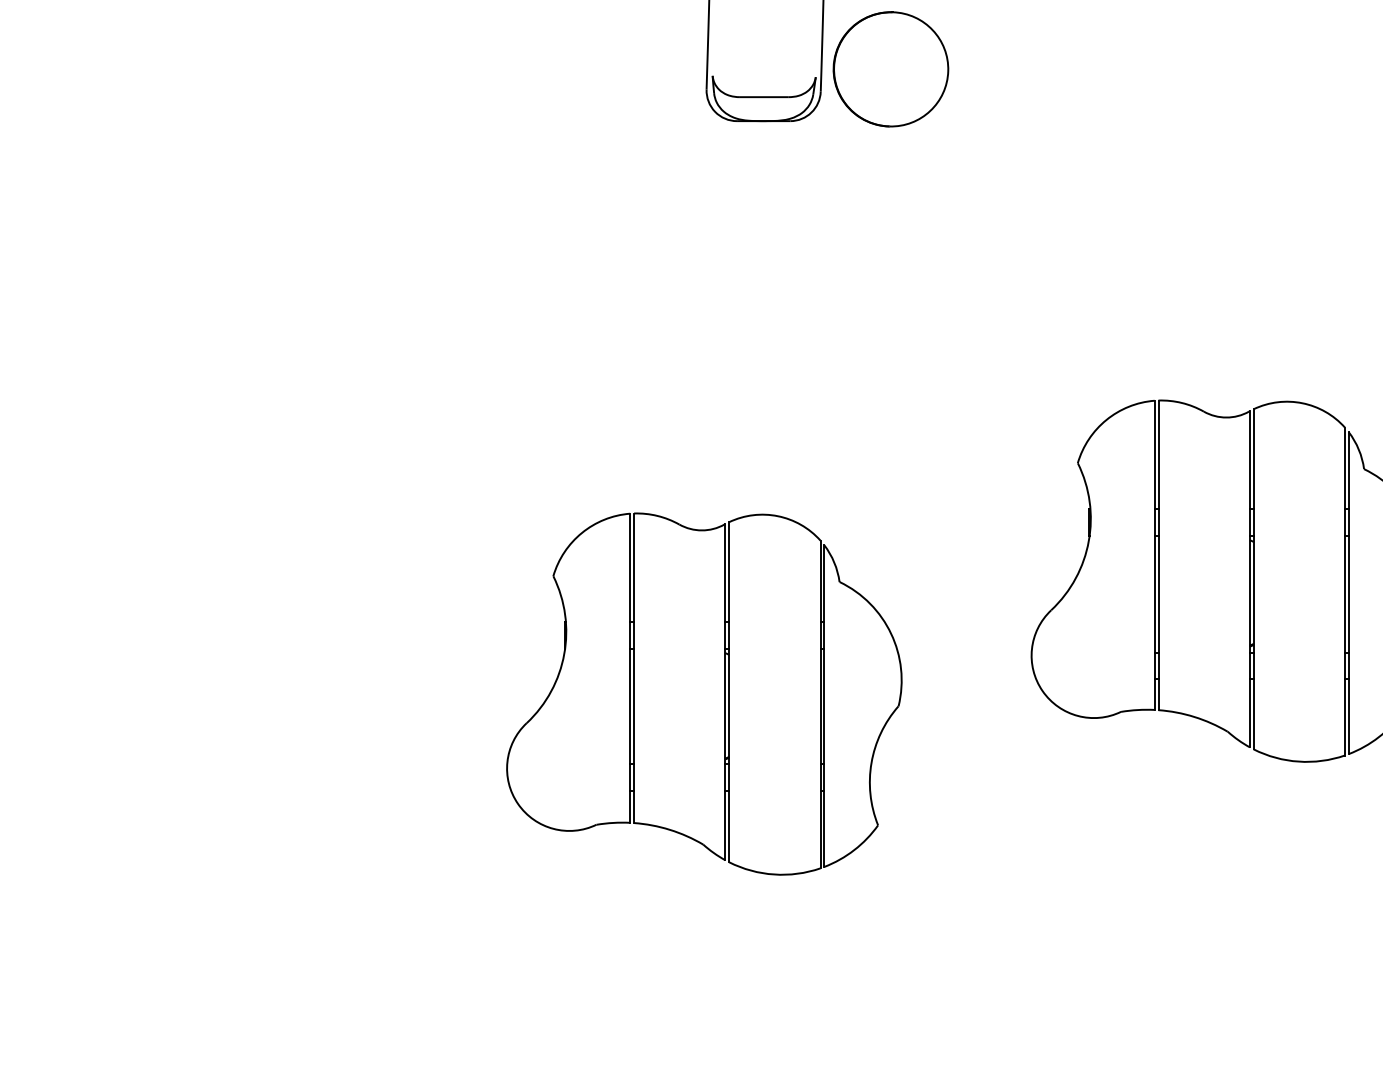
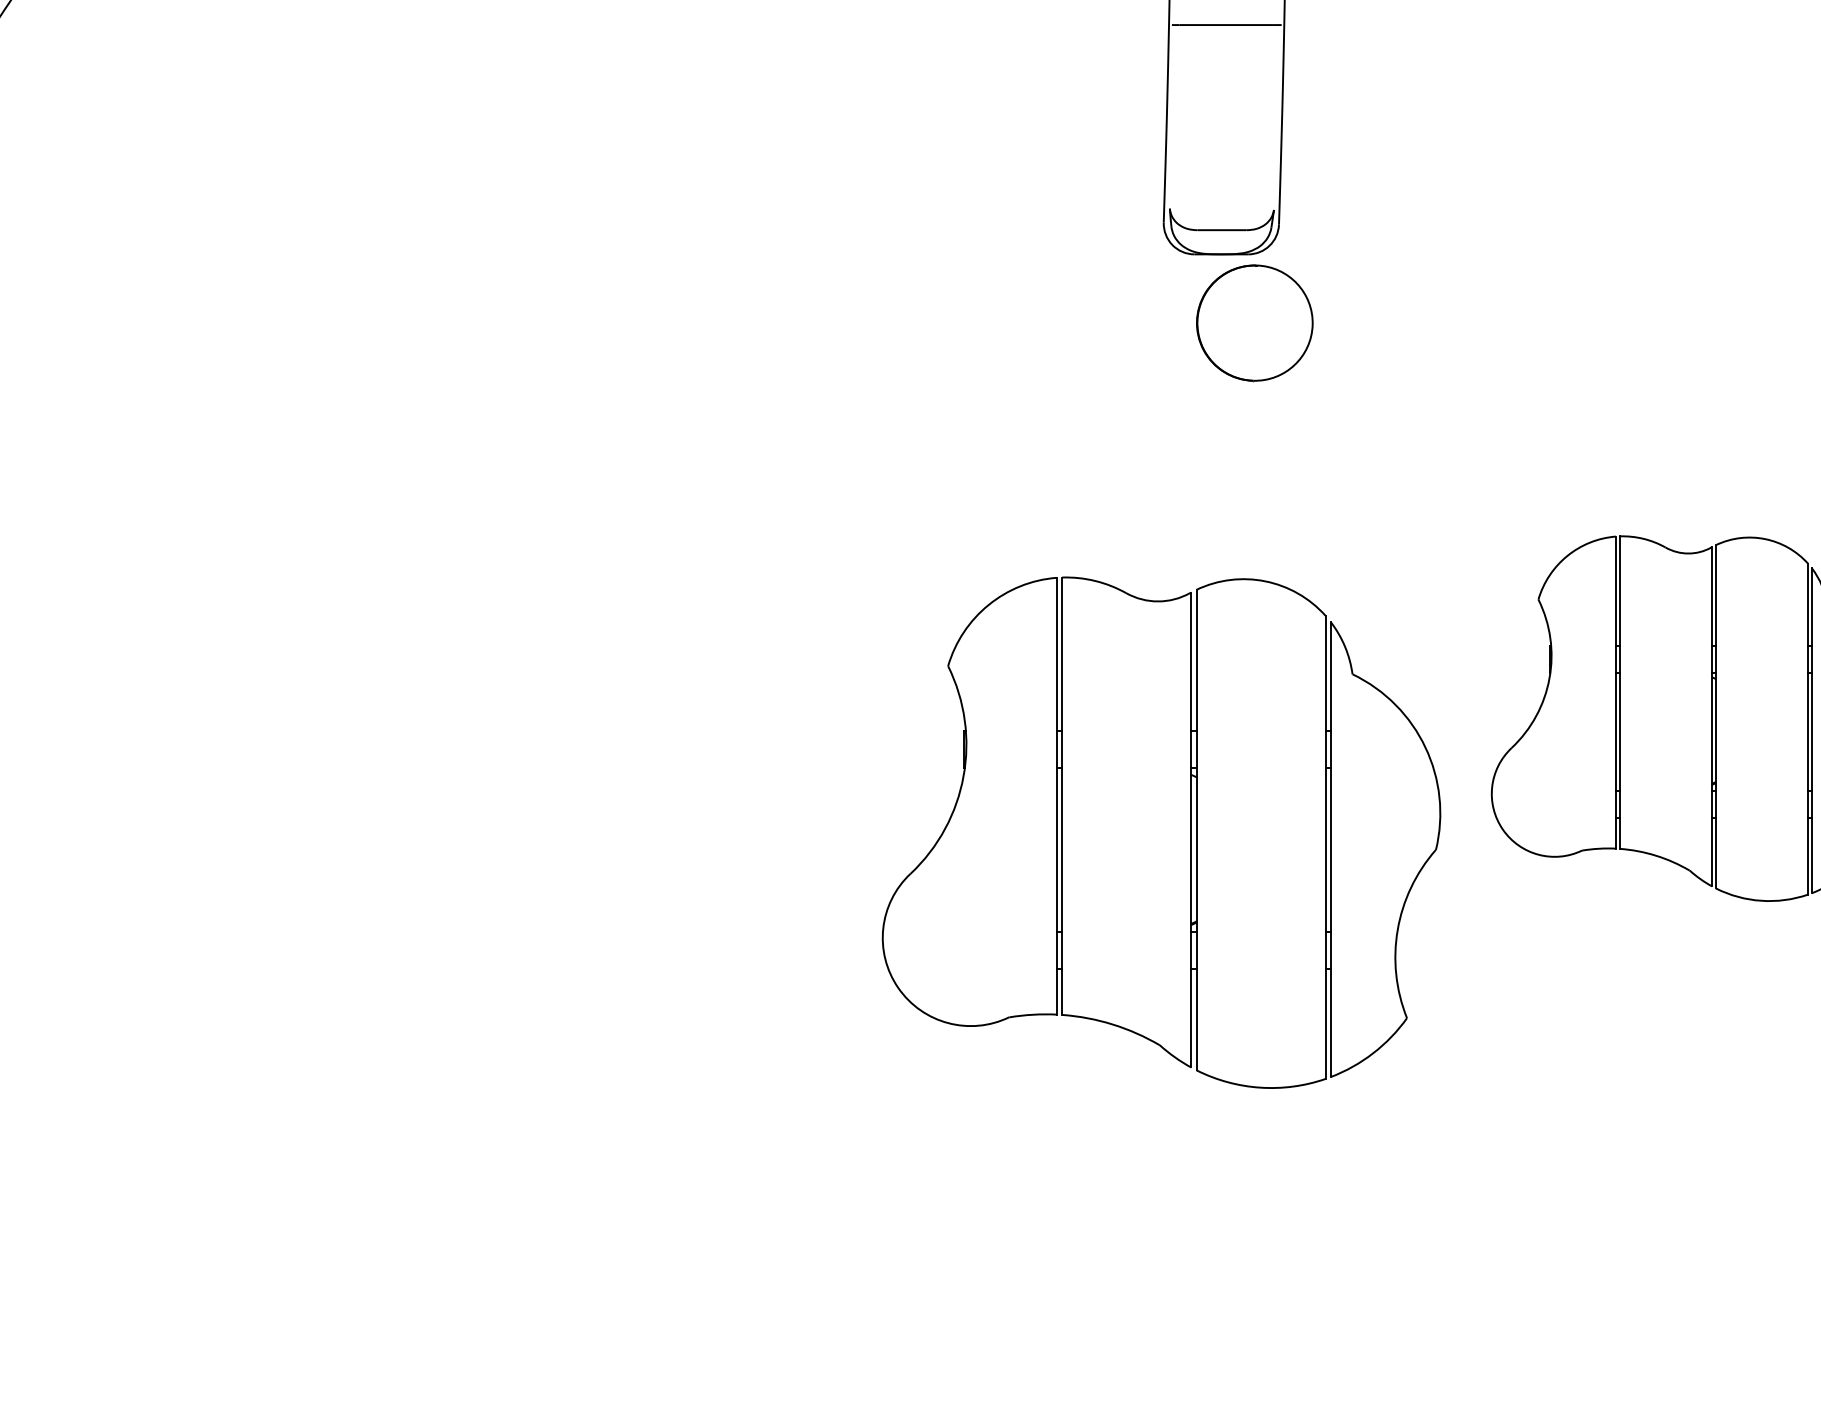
part: (890, 69) -> (1254, 323), moved
part: (704, 693) -> (1161, 832), size x1.4

